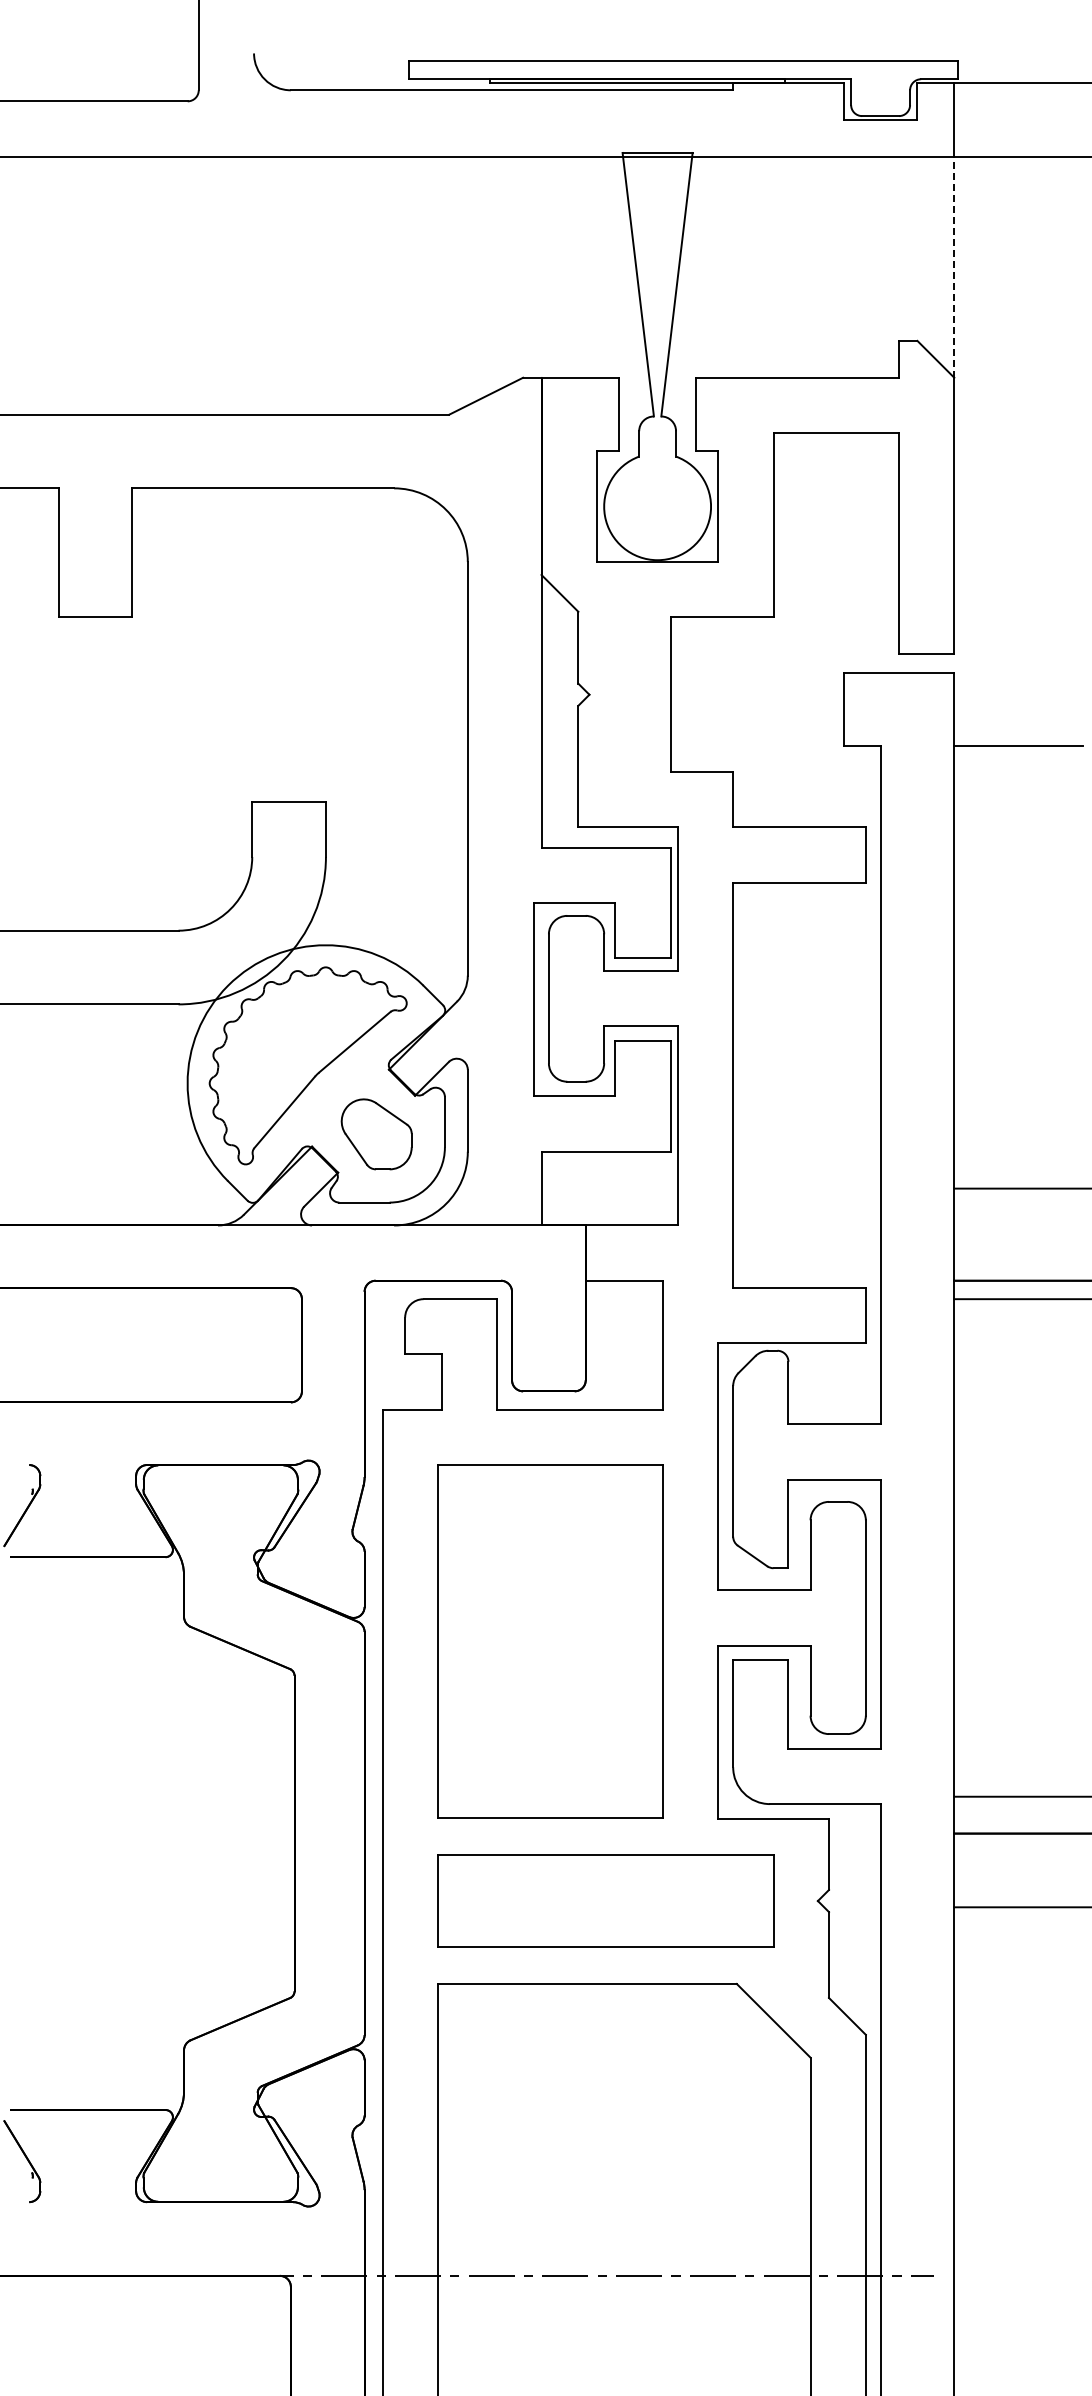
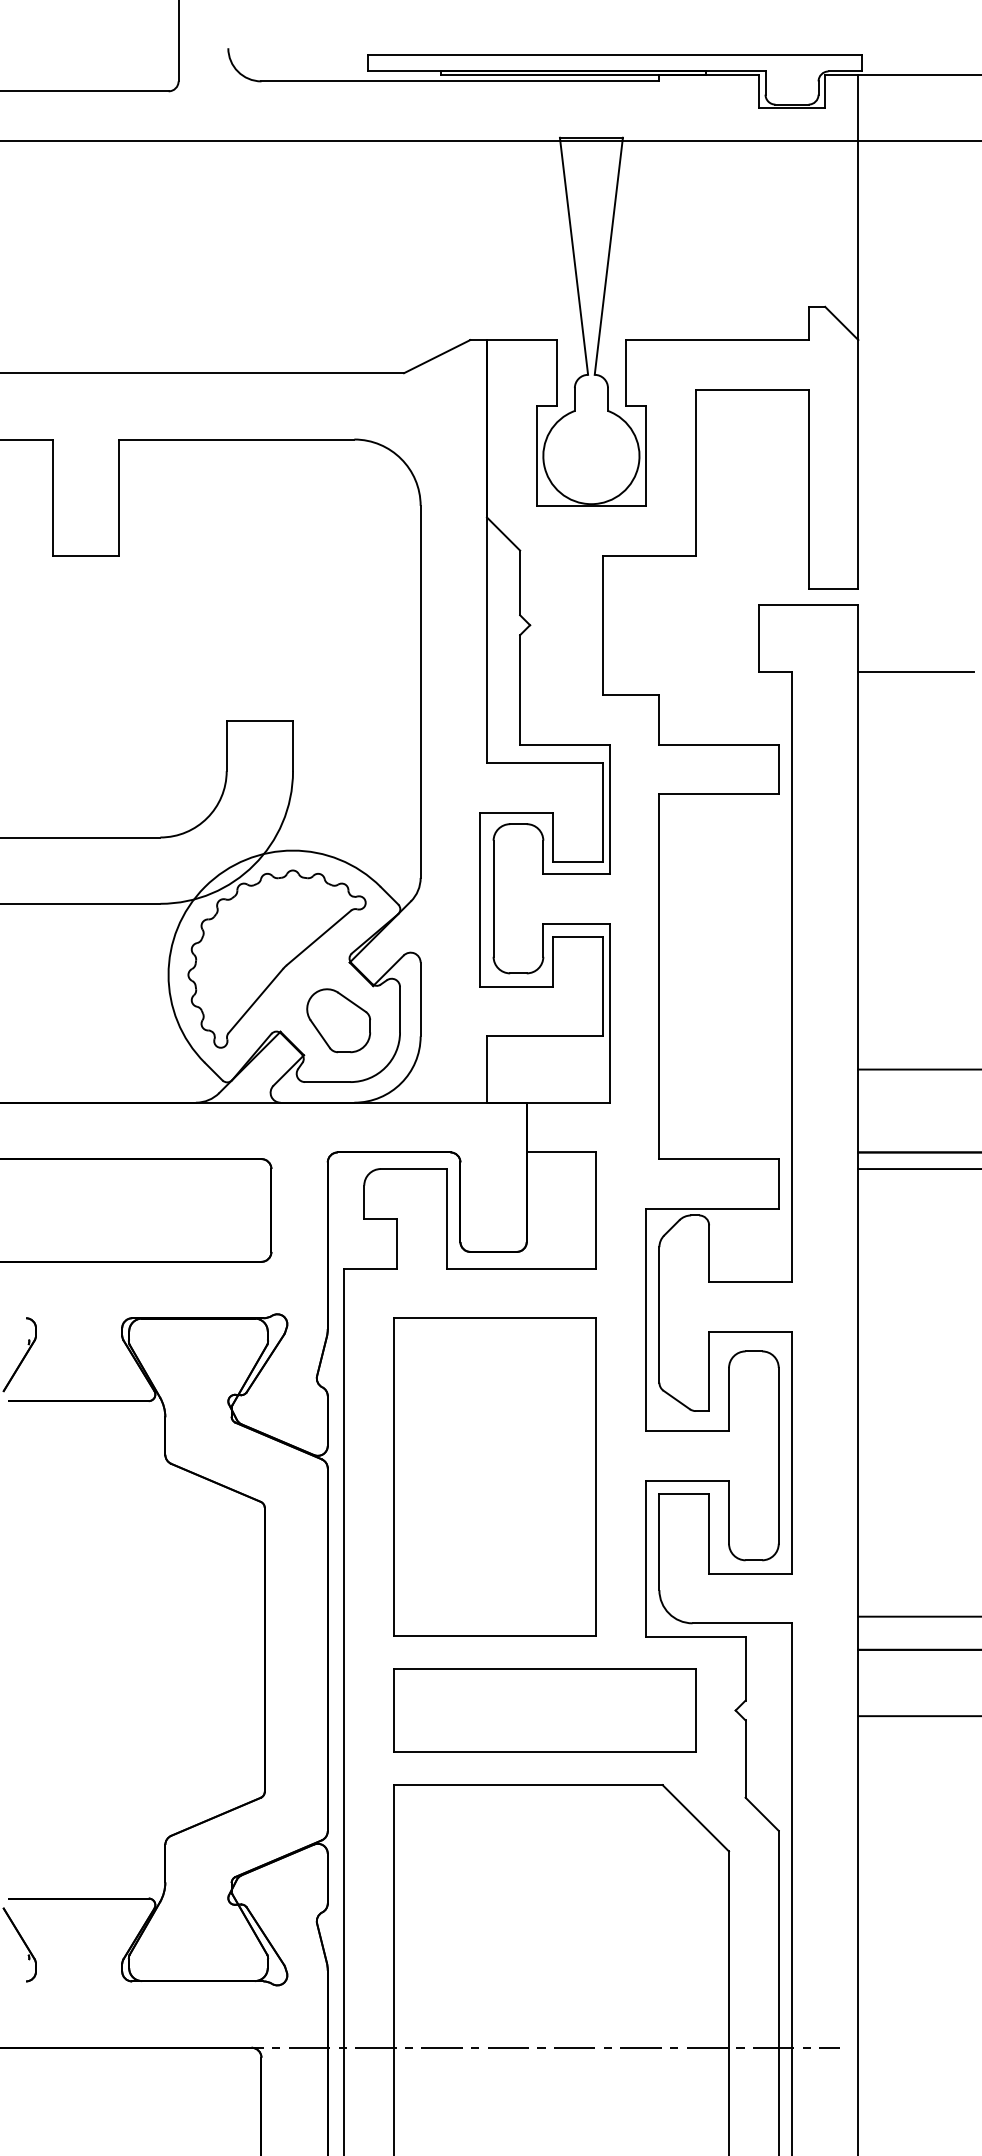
line: (954, 267) -> (858, 240), dashed -> solid

